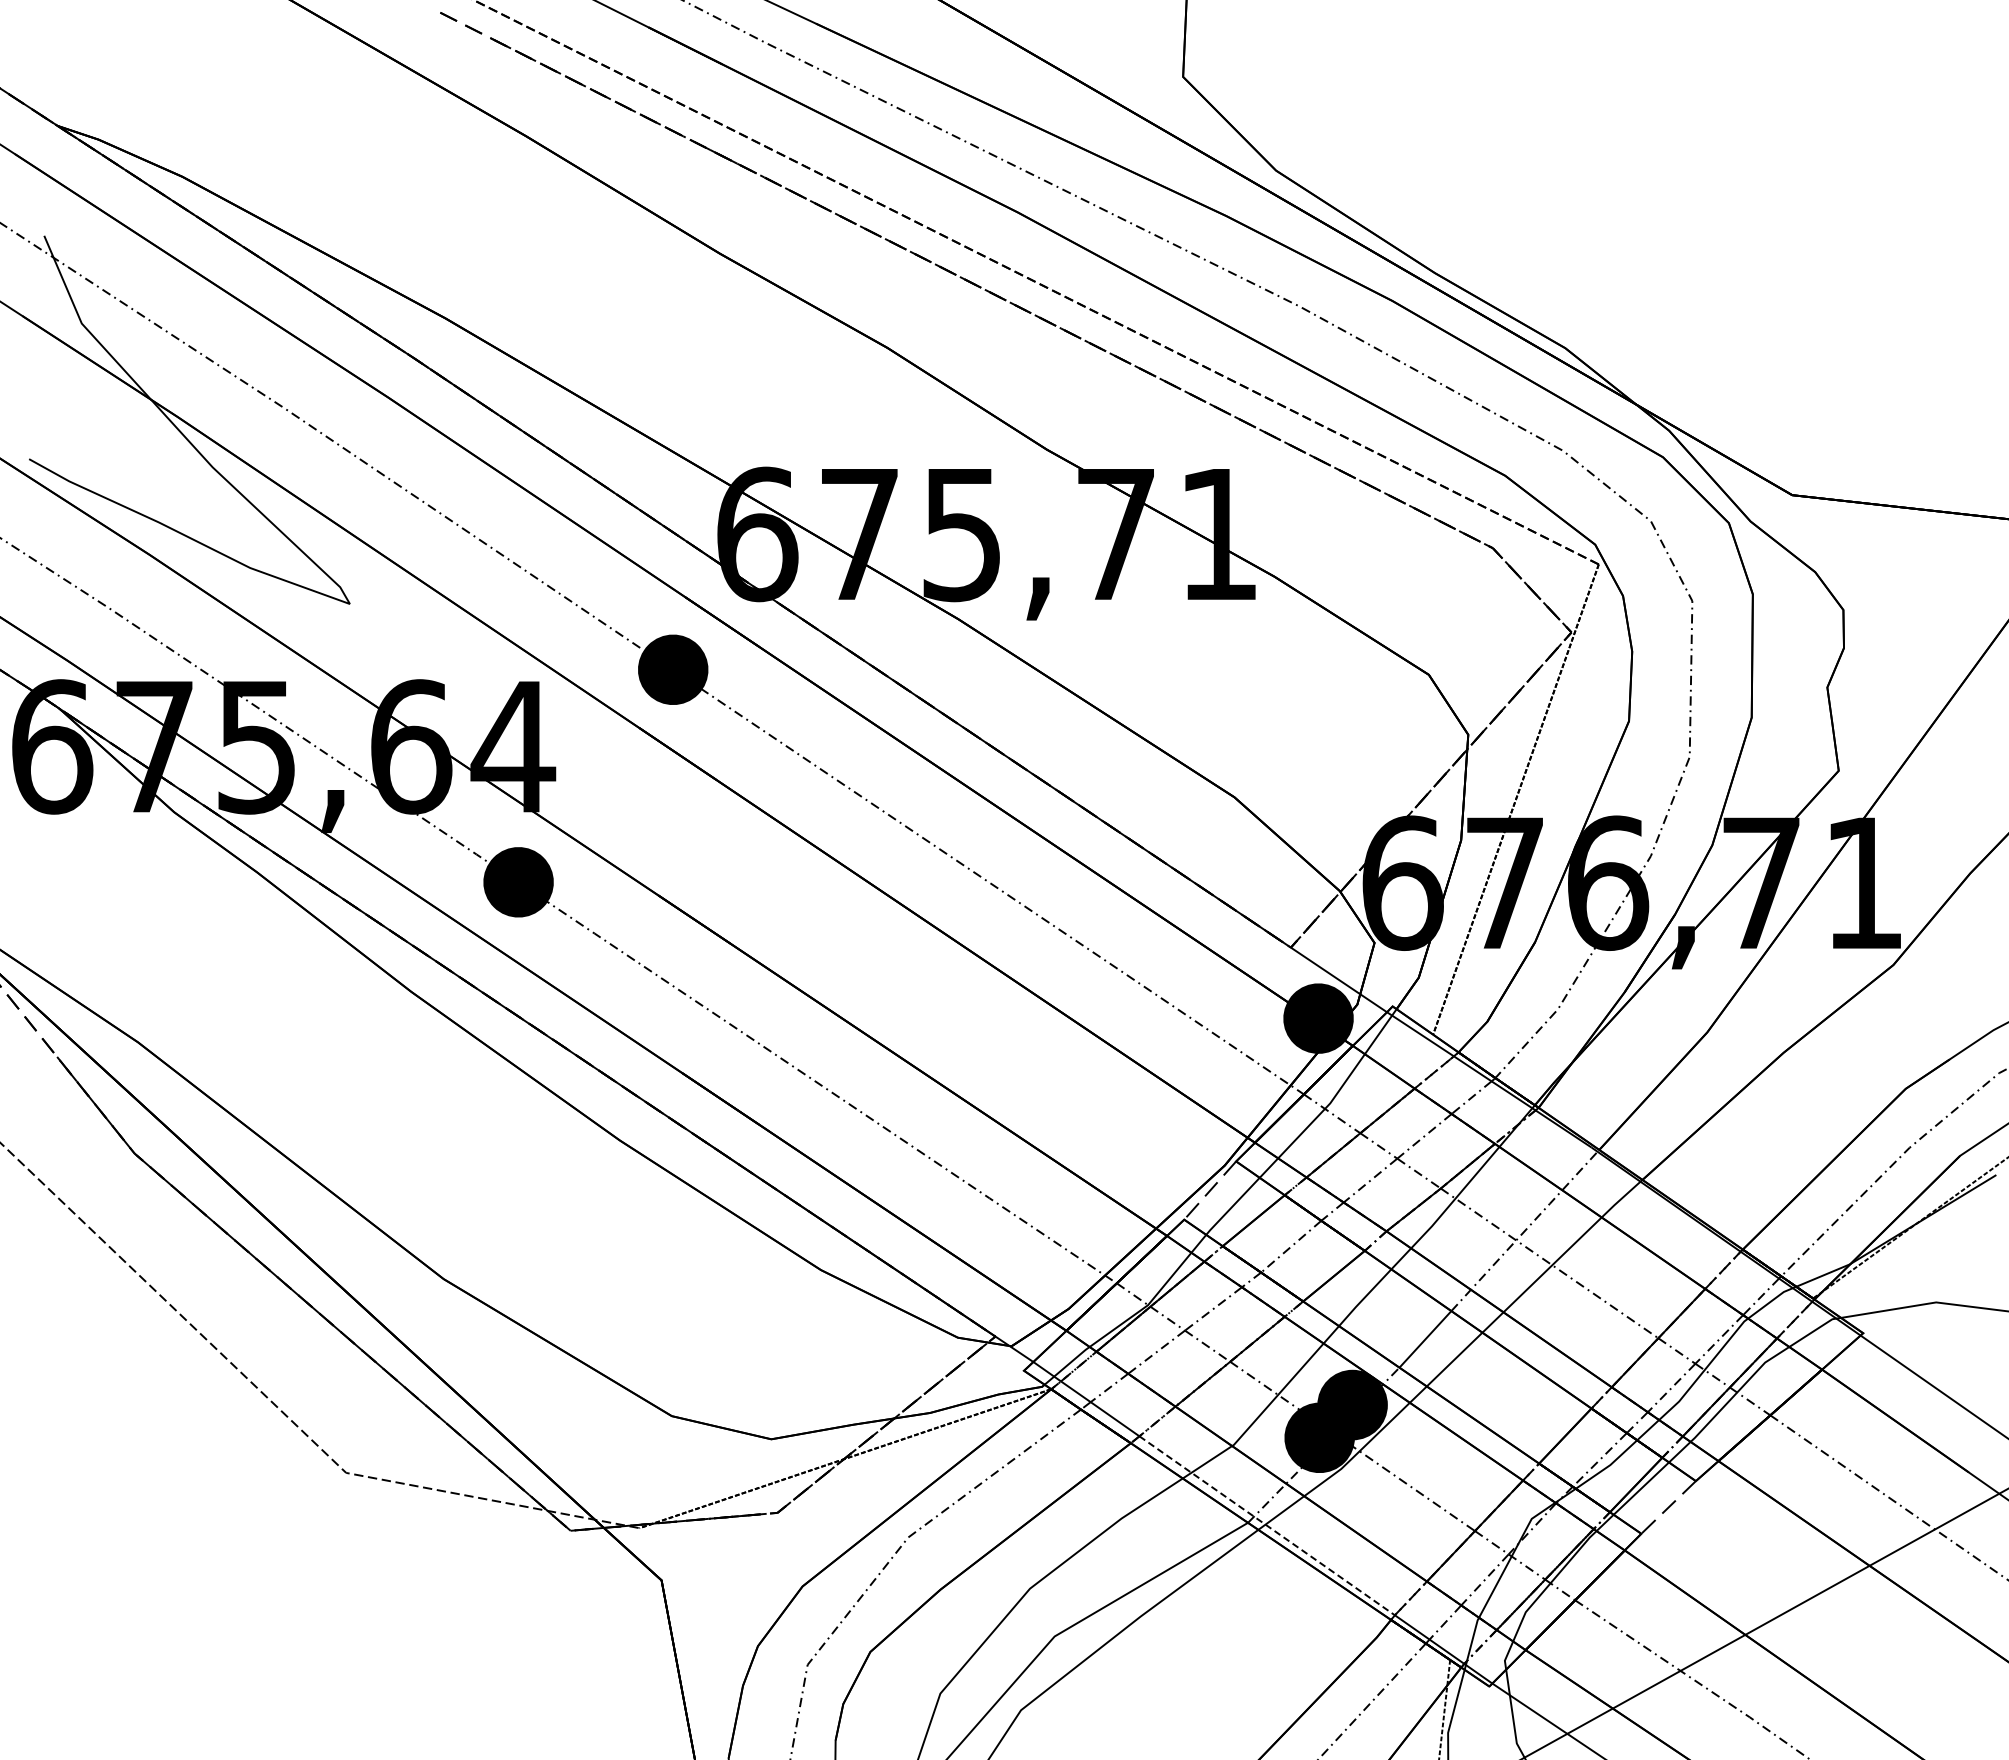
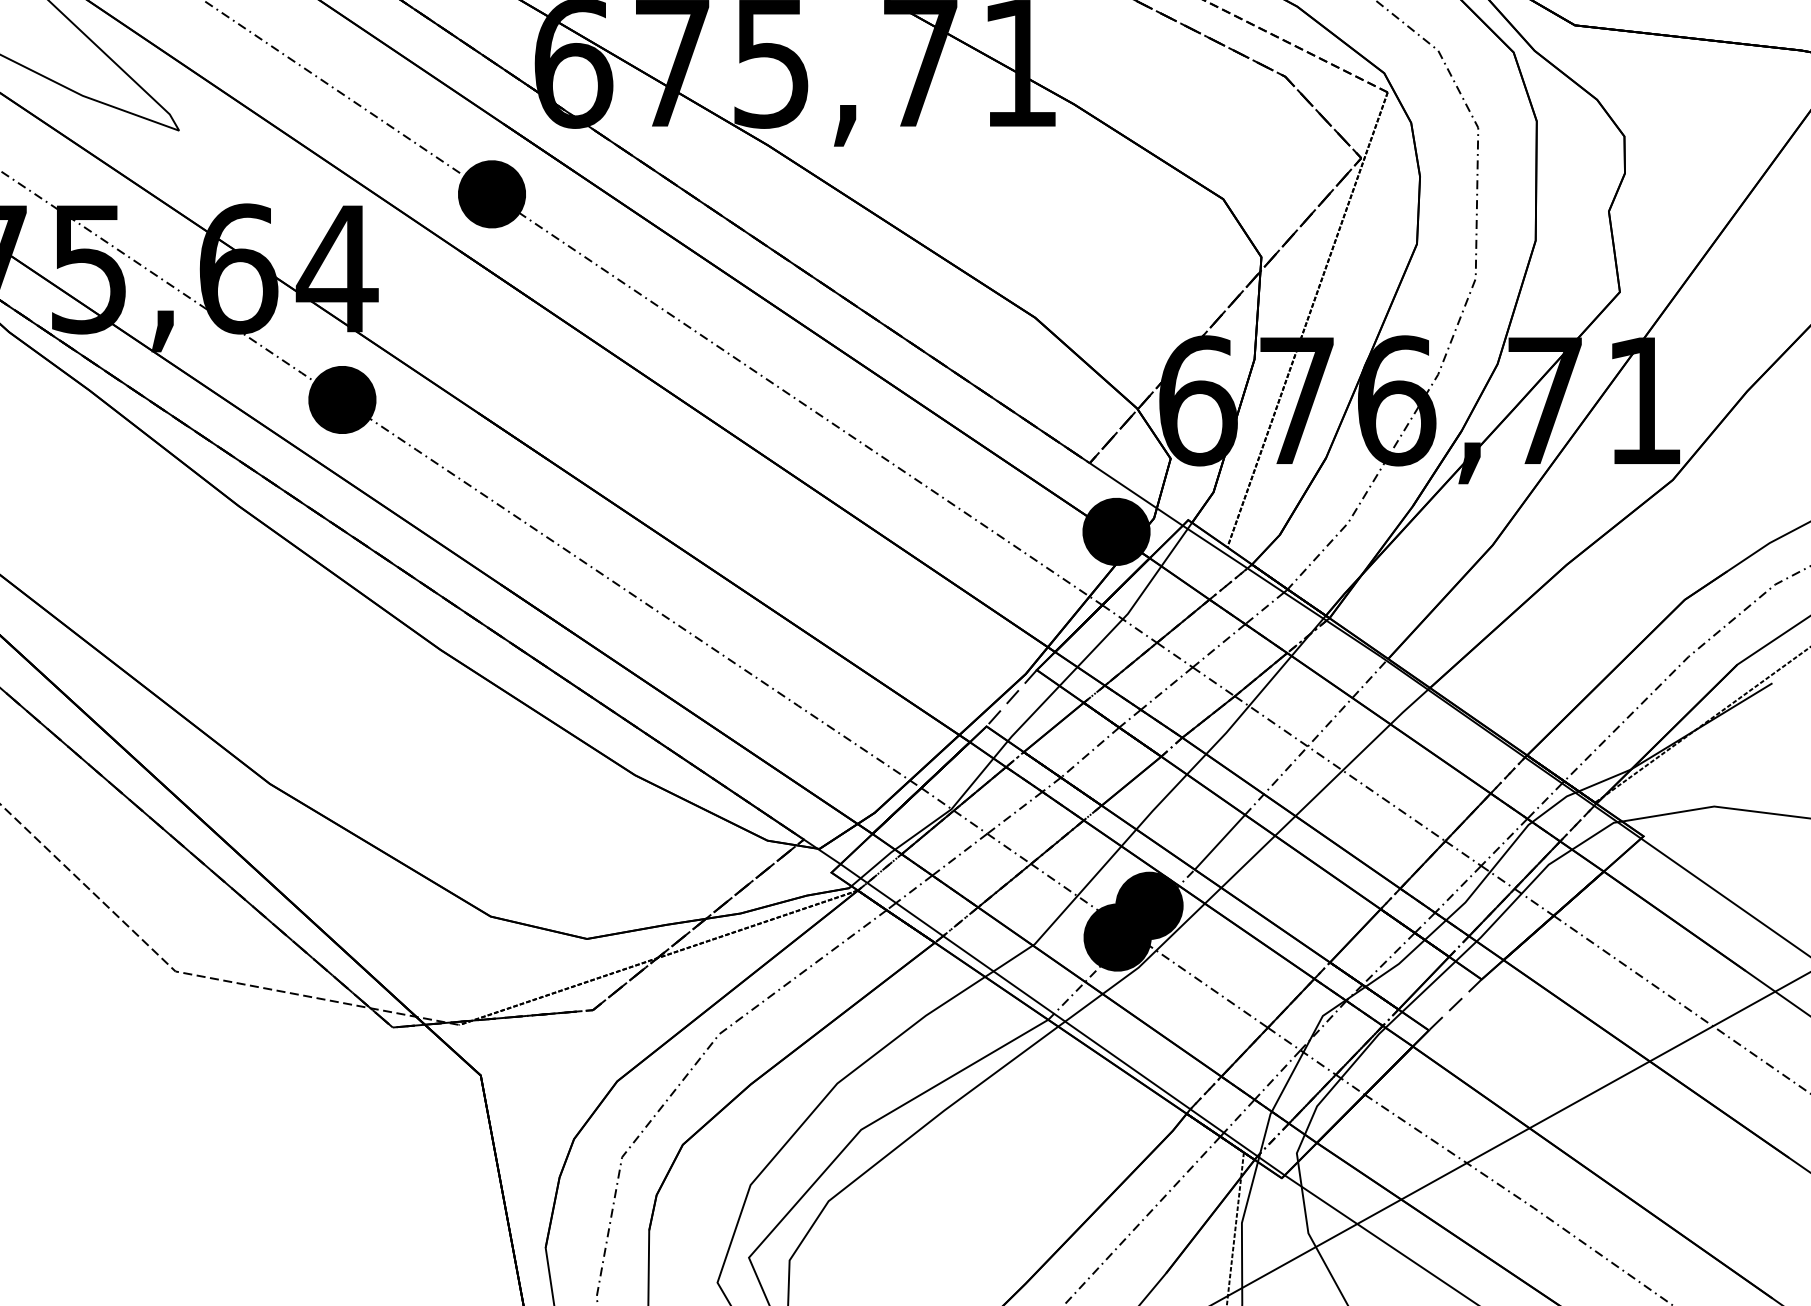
line: (1267, 1525) -> (1067, 1022), dashed -> solid

